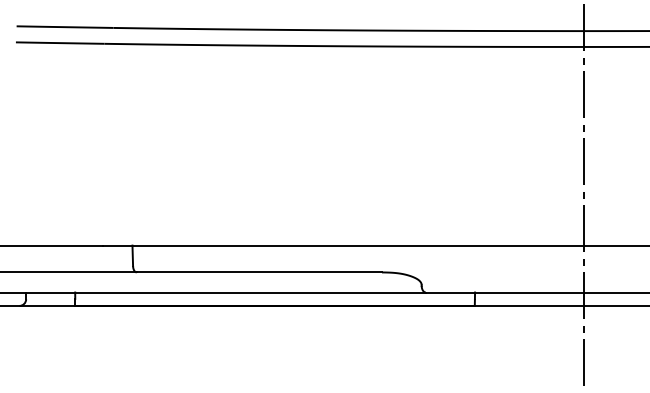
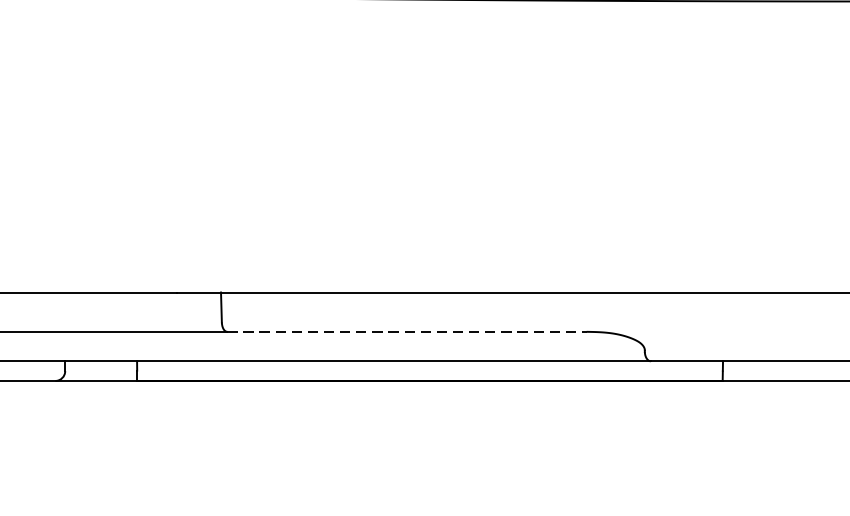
line: (259, 272) -> (407, 331), solid -> dashed

